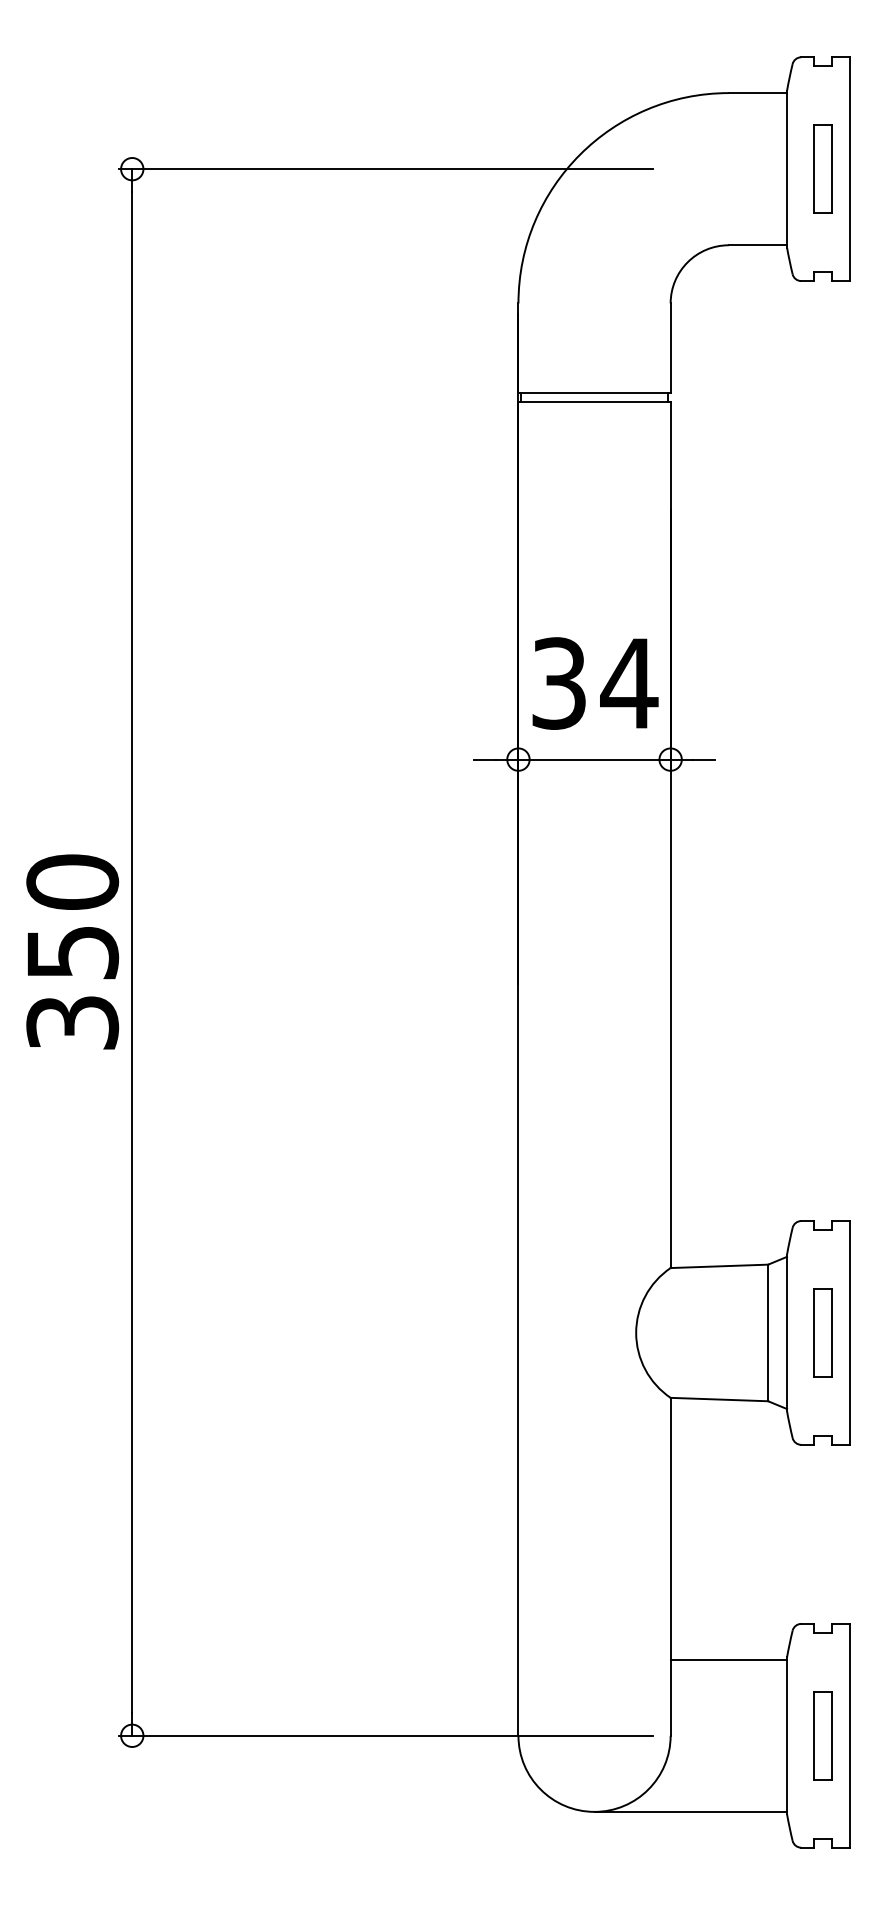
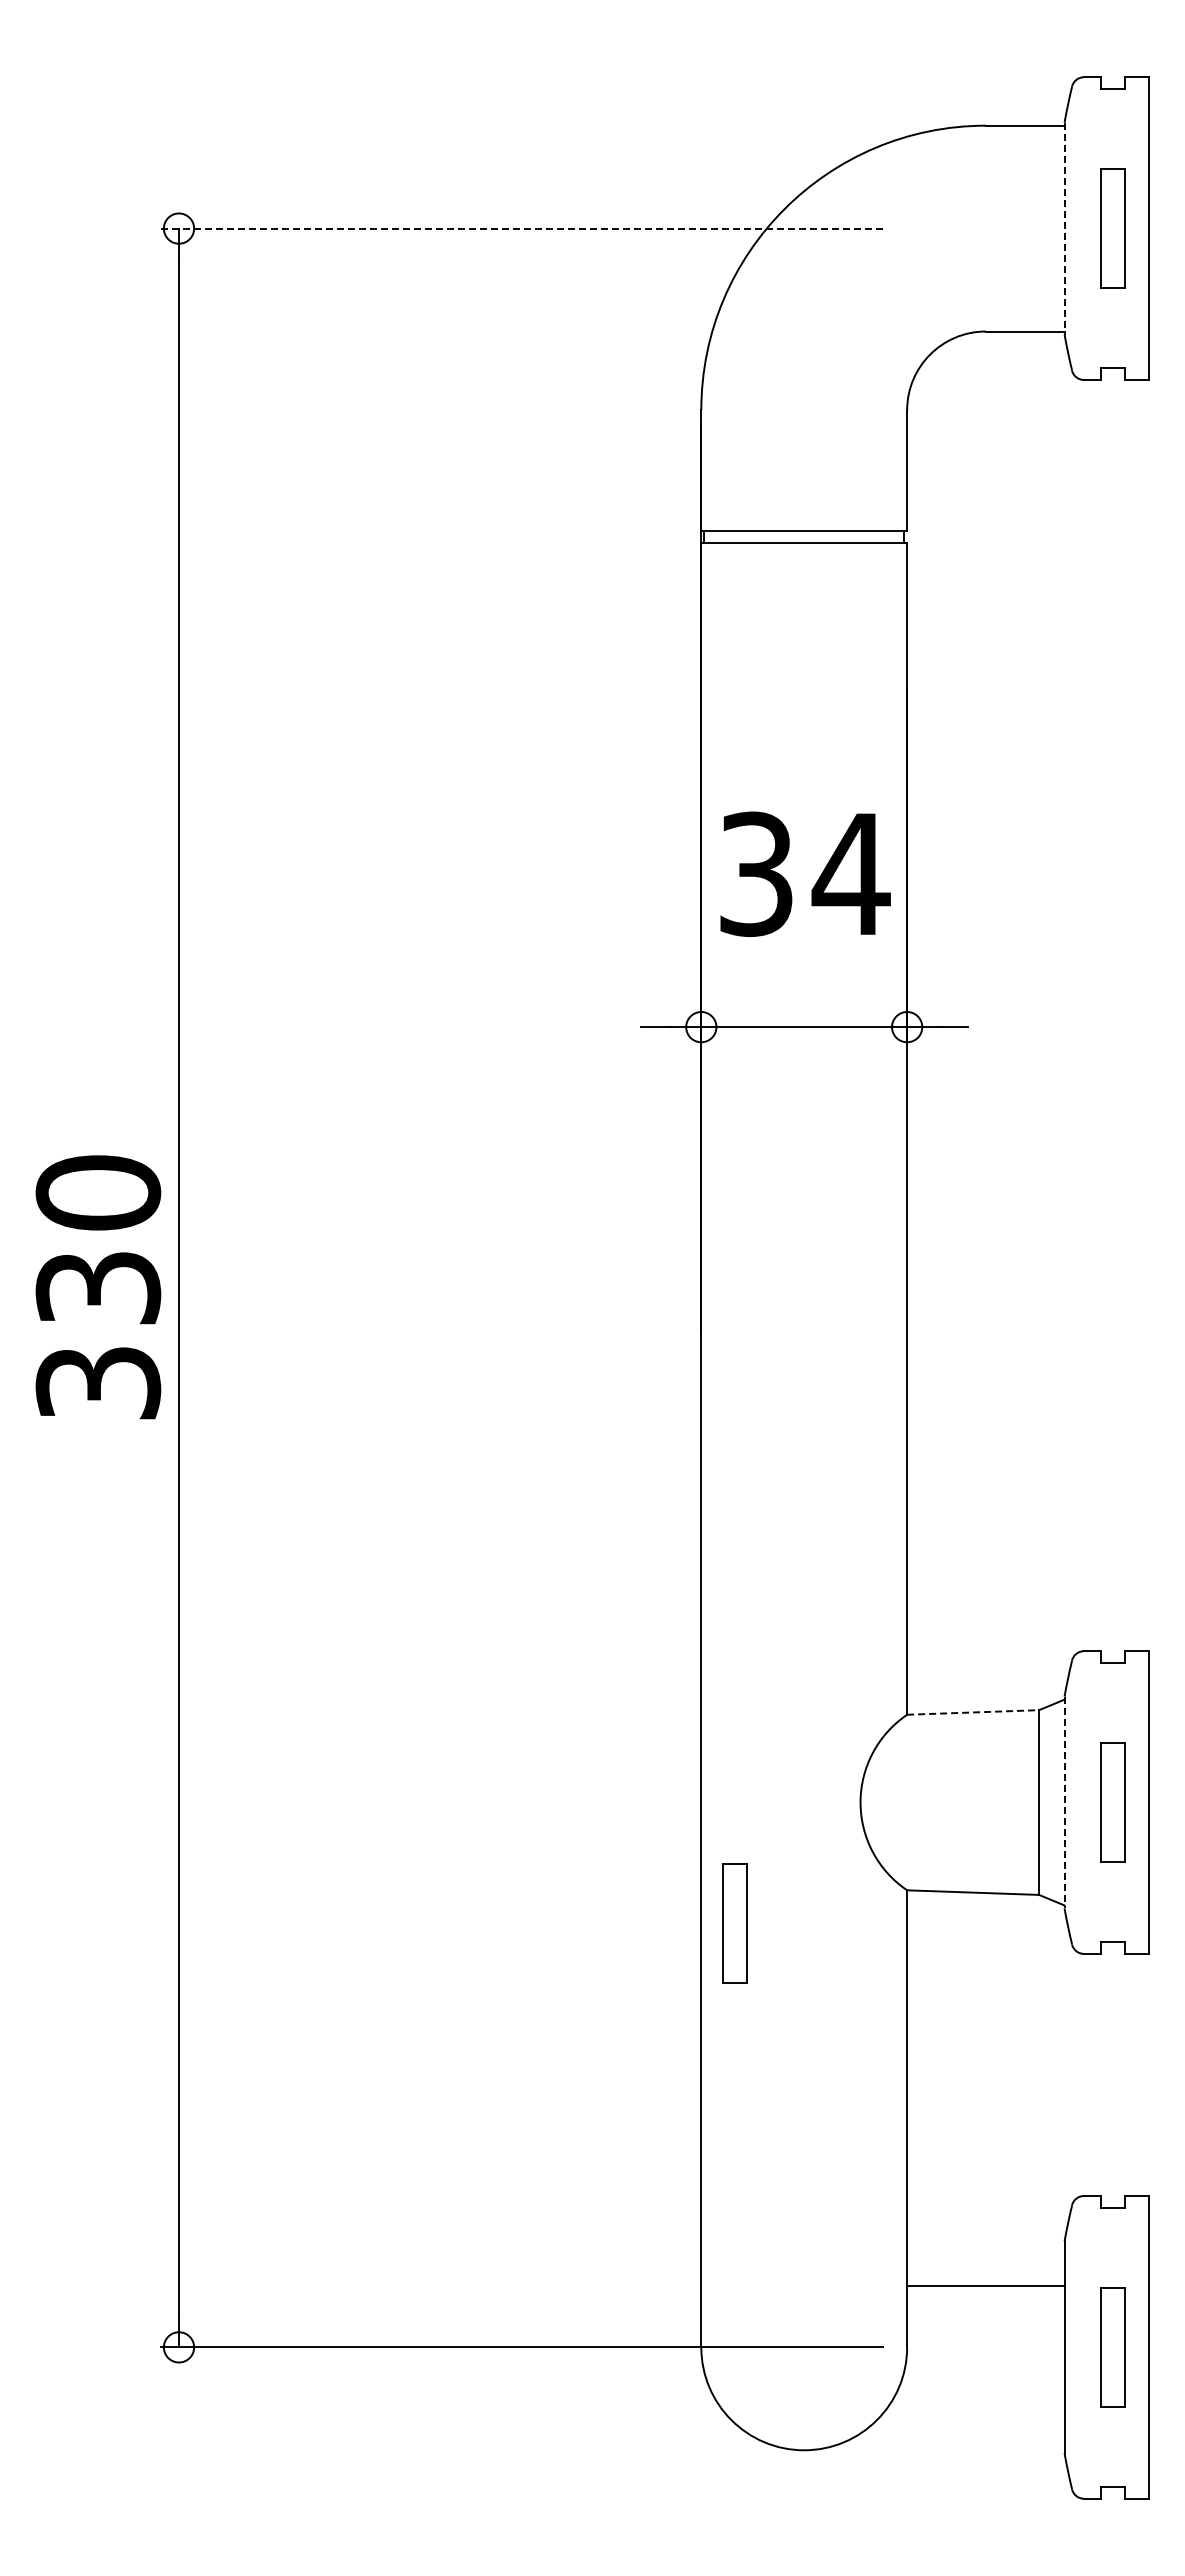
line: (385, 169) -> (521, 228), solid -> dashed
line: (786, 169) -> (1064, 228), solid -> dashed
text: (595, 682) -> (805, 873), moved
text: (71, 952) -> (97, 1288), 350 -> 330
line: (719, 1266) -> (973, 1712), solid -> dashed
line: (786, 1332) -> (1064, 1802), solid -> dashed
part: (542, 1422) -> (734, 1923), added
line: (728, 1659) -> (985, 2286), moved
line: (690, 1812) -> (934, 2450), removed

